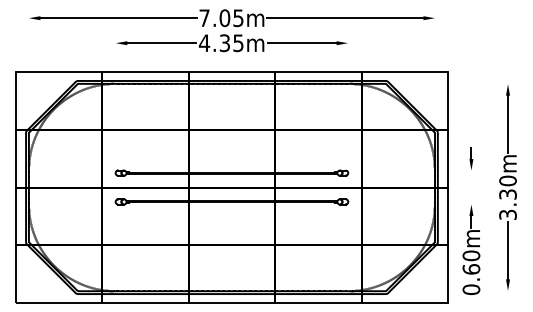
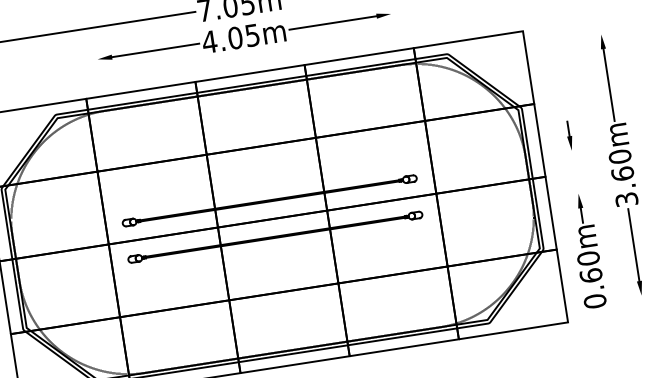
text: (224, 43) -> (234, 38), 4.35m -> 4.05m
text: (507, 194) -> (622, 173), 3.30m -> 3.60m

